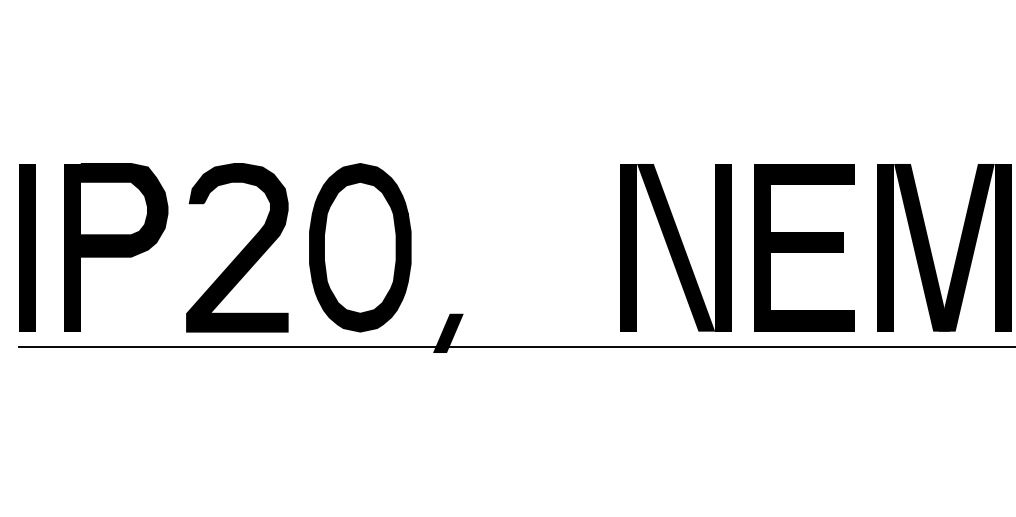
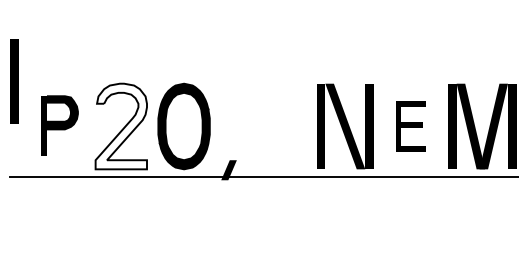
part: (116, 245) -> (59, 125), size x0.7
part: (28, 247) -> (14, 81), moved
fill: (237, 247) -> (121, 126), removed
part: (803, 247) -> (410, 126), size x0.6

